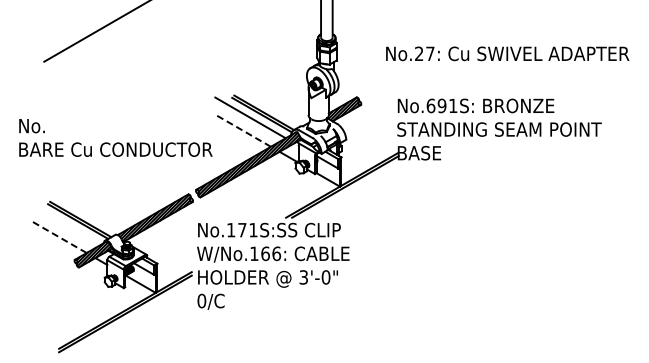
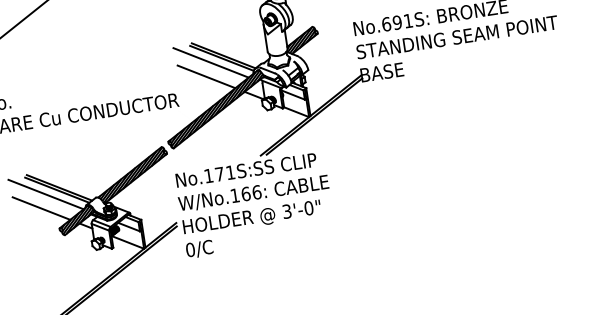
line: (243, 130) -> (206, 76), dashed -> solid
line: (66, 223) -> (46, 193), added
line: (59, 237) -> (41, 208), dashed -> solid

